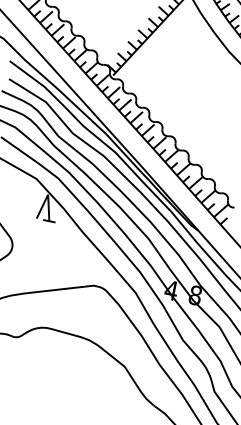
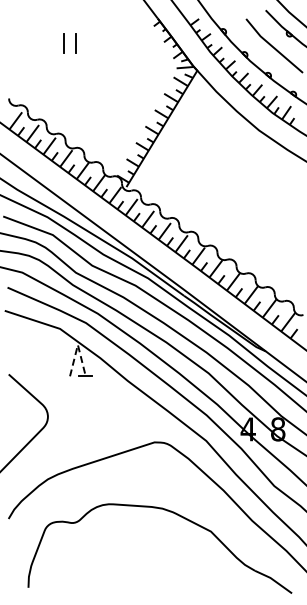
line: (47, 194) -> (77, 344), solid -> dashed

